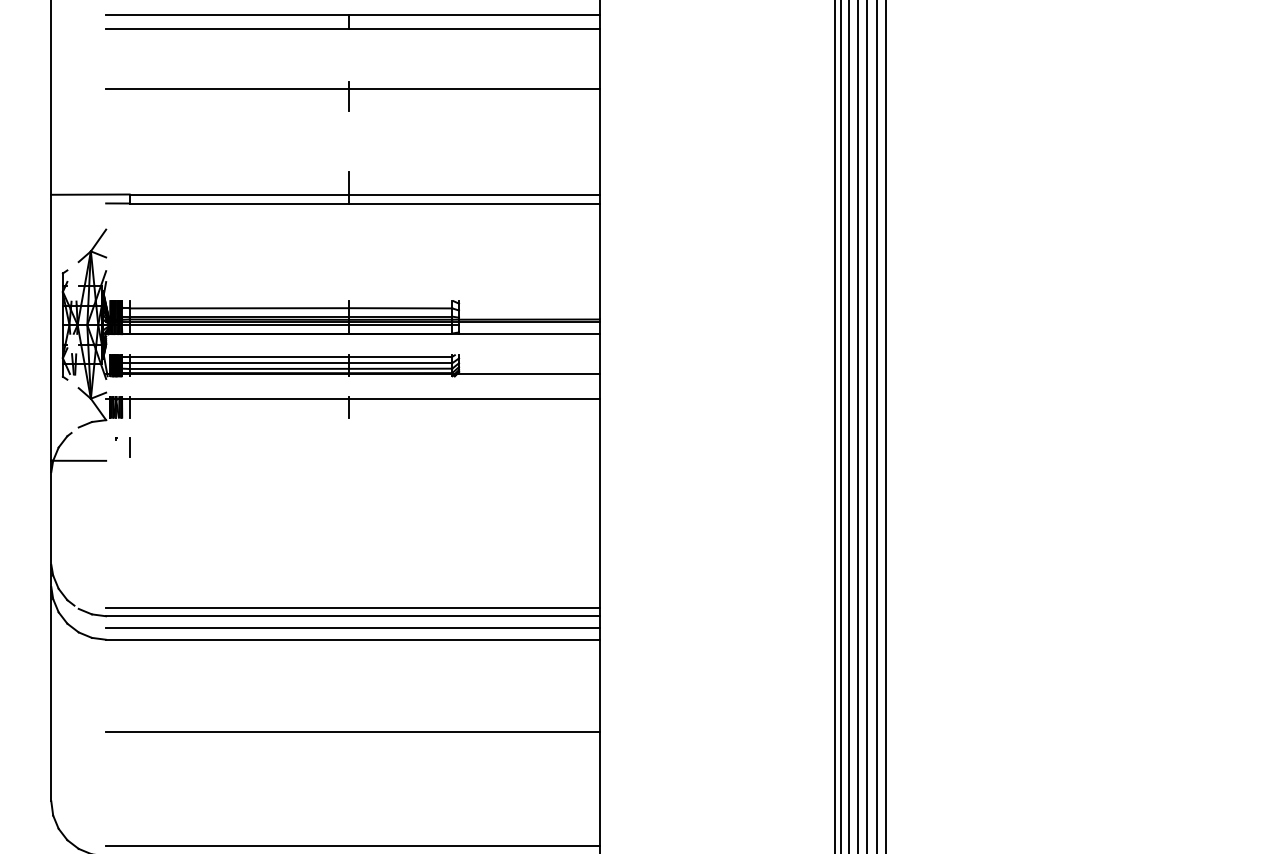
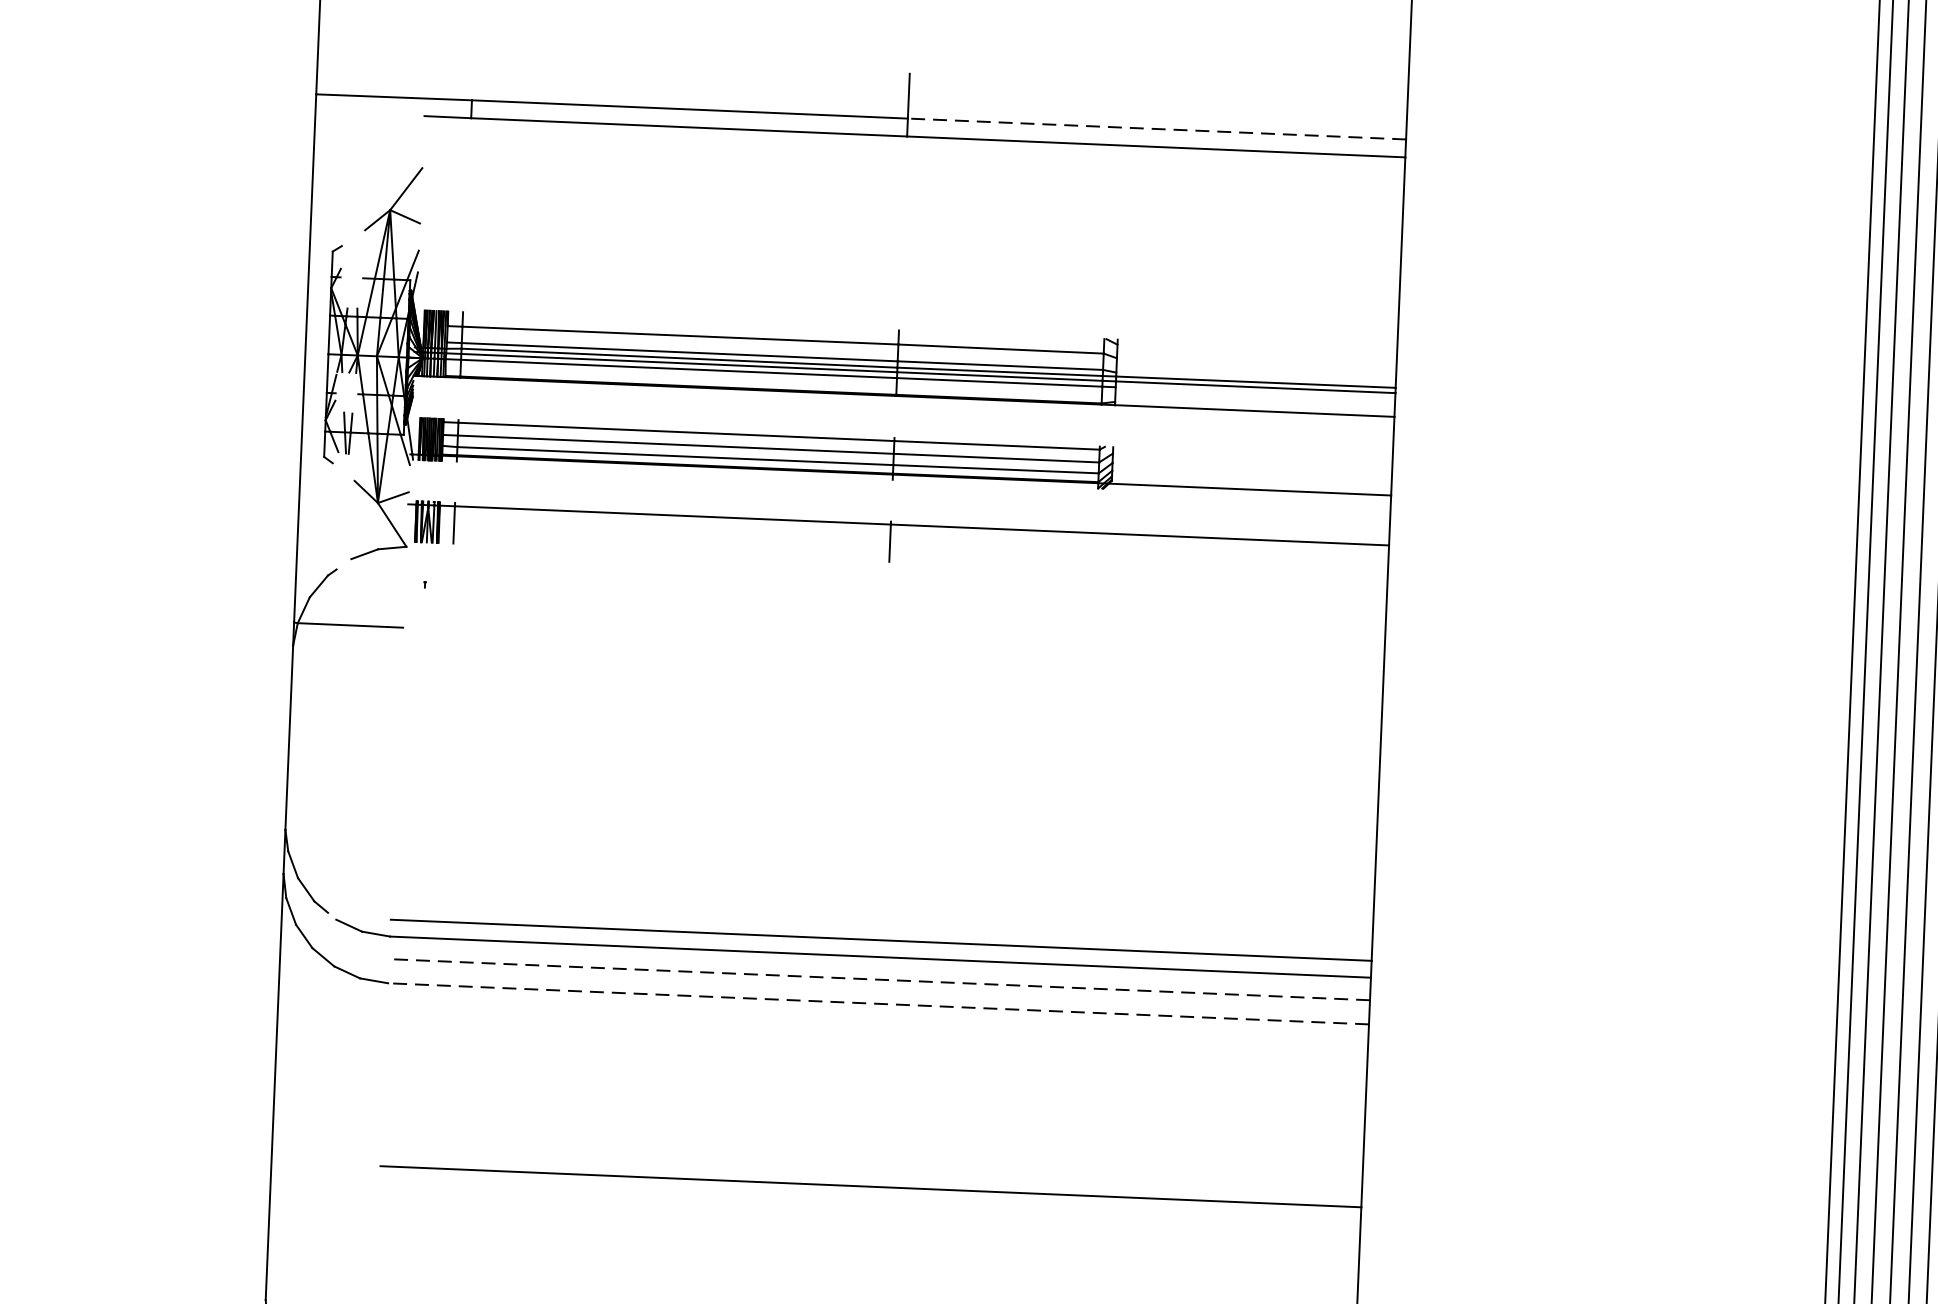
line: (473, 194) -> (1155, 128), solid -> dashed
line: (129, 447) -> (450, 603), removed
line: (352, 627) -> (878, 979), solid -> dashed
line: (352, 639) -> (877, 1003), solid -> dashed

